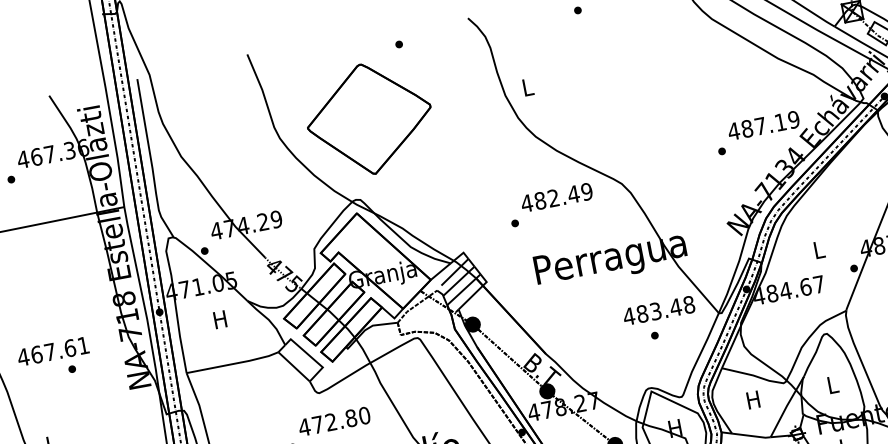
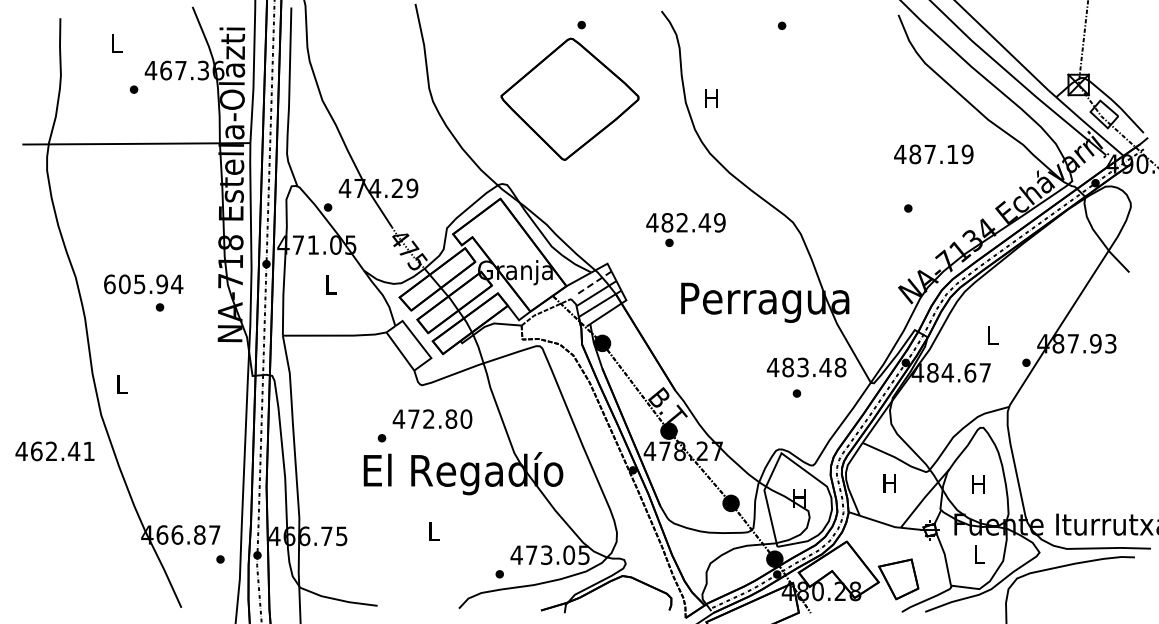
text: (527, 87) -> (711, 98), L -> H
part: (368, 118) -> (569, 98), moved
text: (763, 125) -> (933, 154), moved
text: (556, 197) -> (685, 222), moved
line: (455, 272) -> (594, 283), solid -> dashed
text: (220, 319) -> (330, 284), H -> L
text: (53, 351) -> (143, 284), 467.61 -> 605.94
text: (832, 385) -> (978, 484), L -> H

